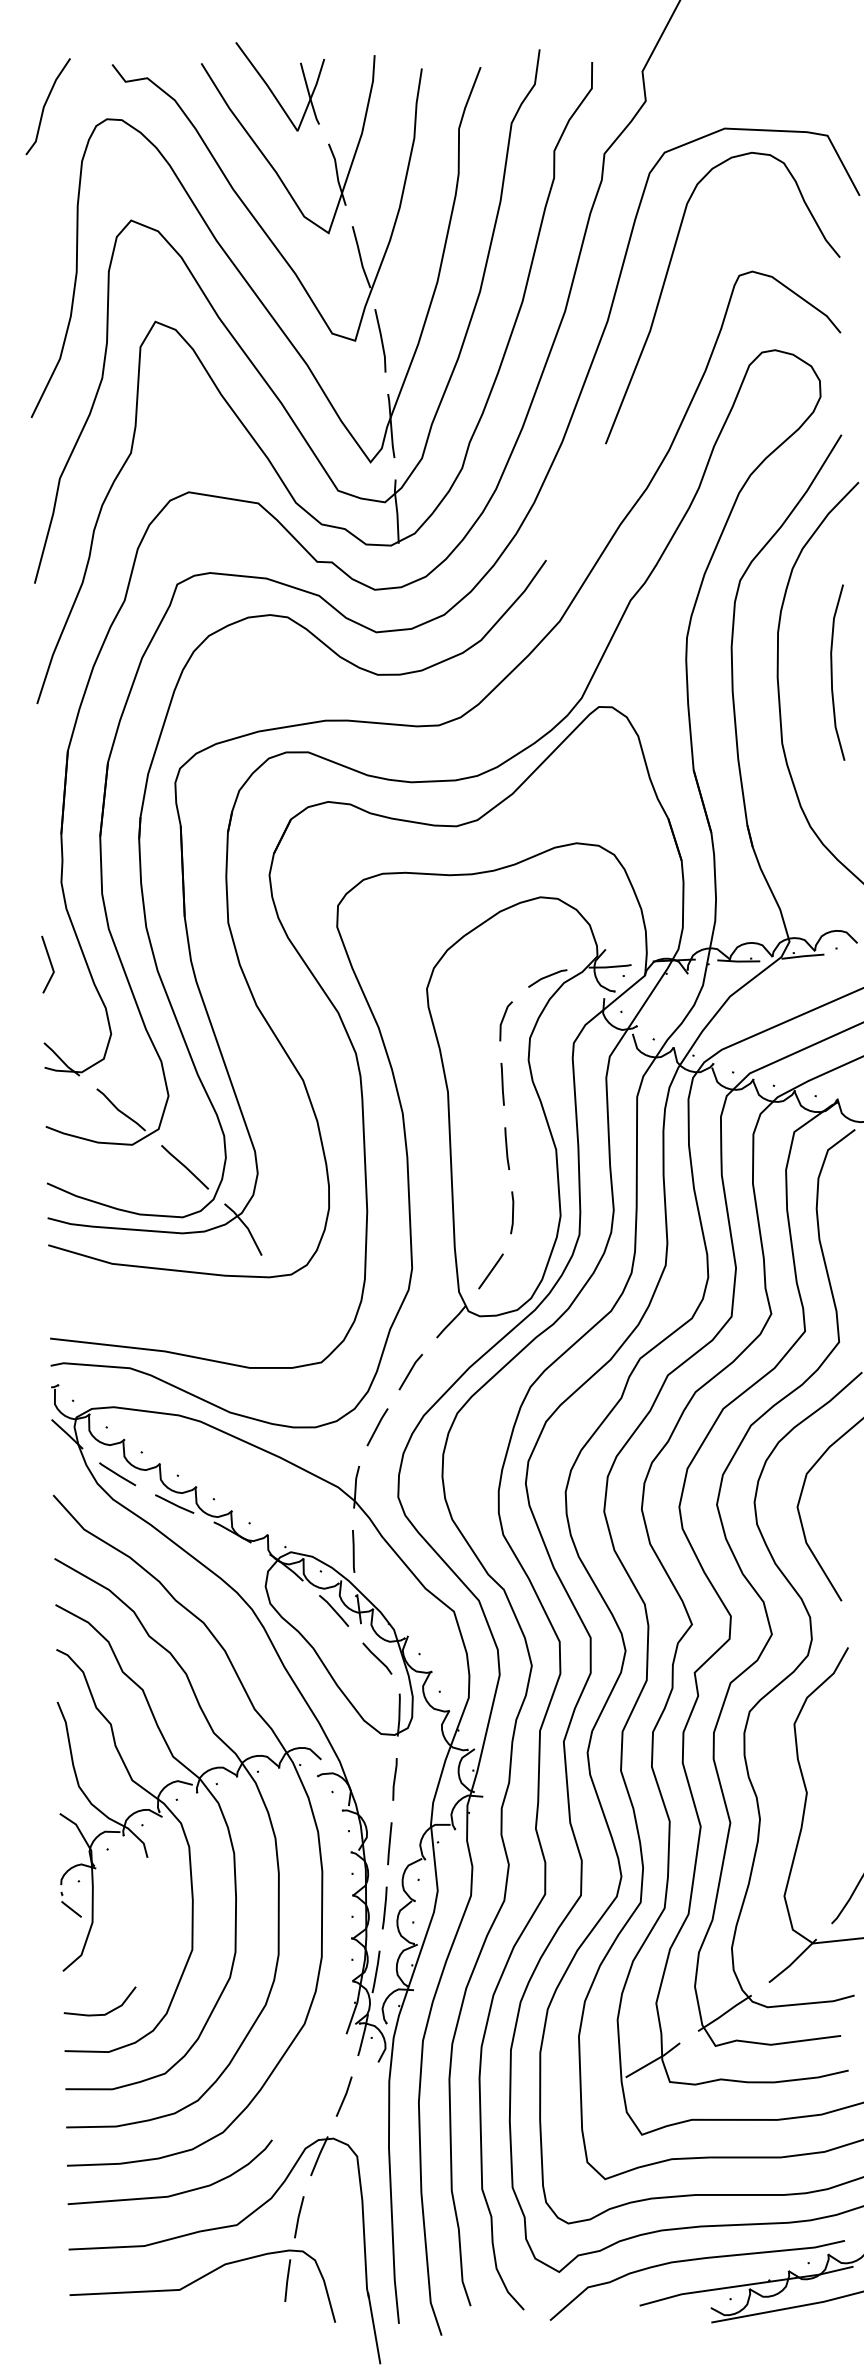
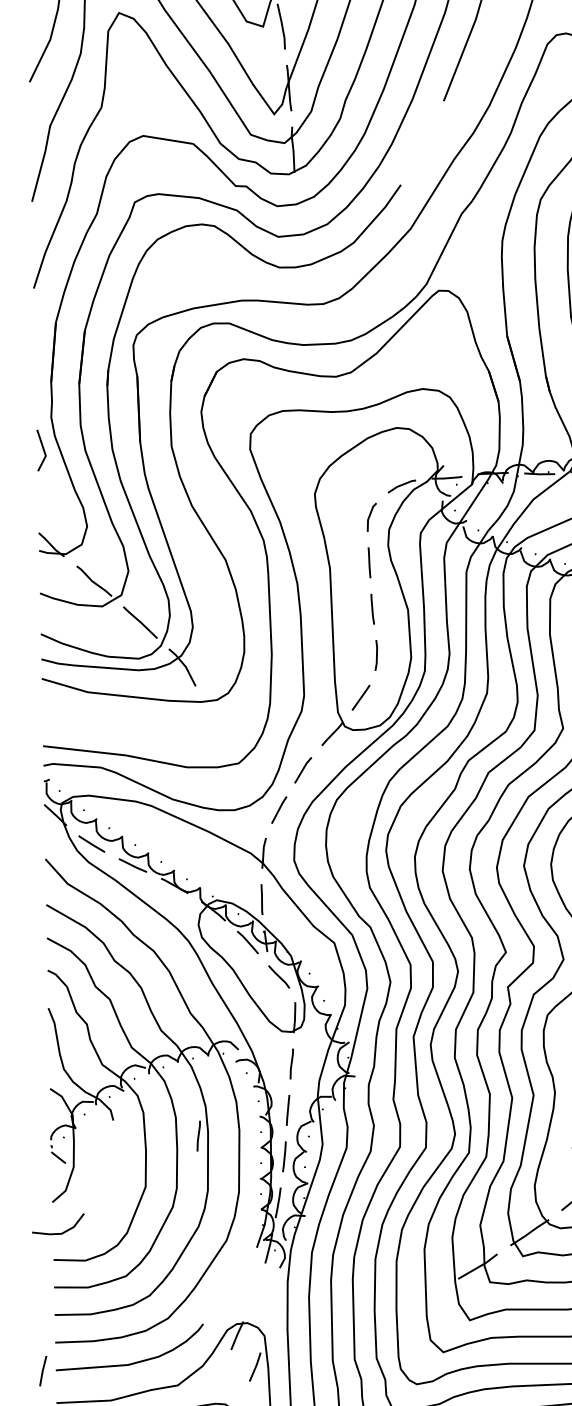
line: (49, 962) -> (42, 449), moved
line: (265, 1879) -> (198, 1136), added
line: (104, 2013) -> (61, 1232), moved
line: (344, 2096) -> (255, 1366), moved
line: (299, 2217) -> (43, 1371), moved

